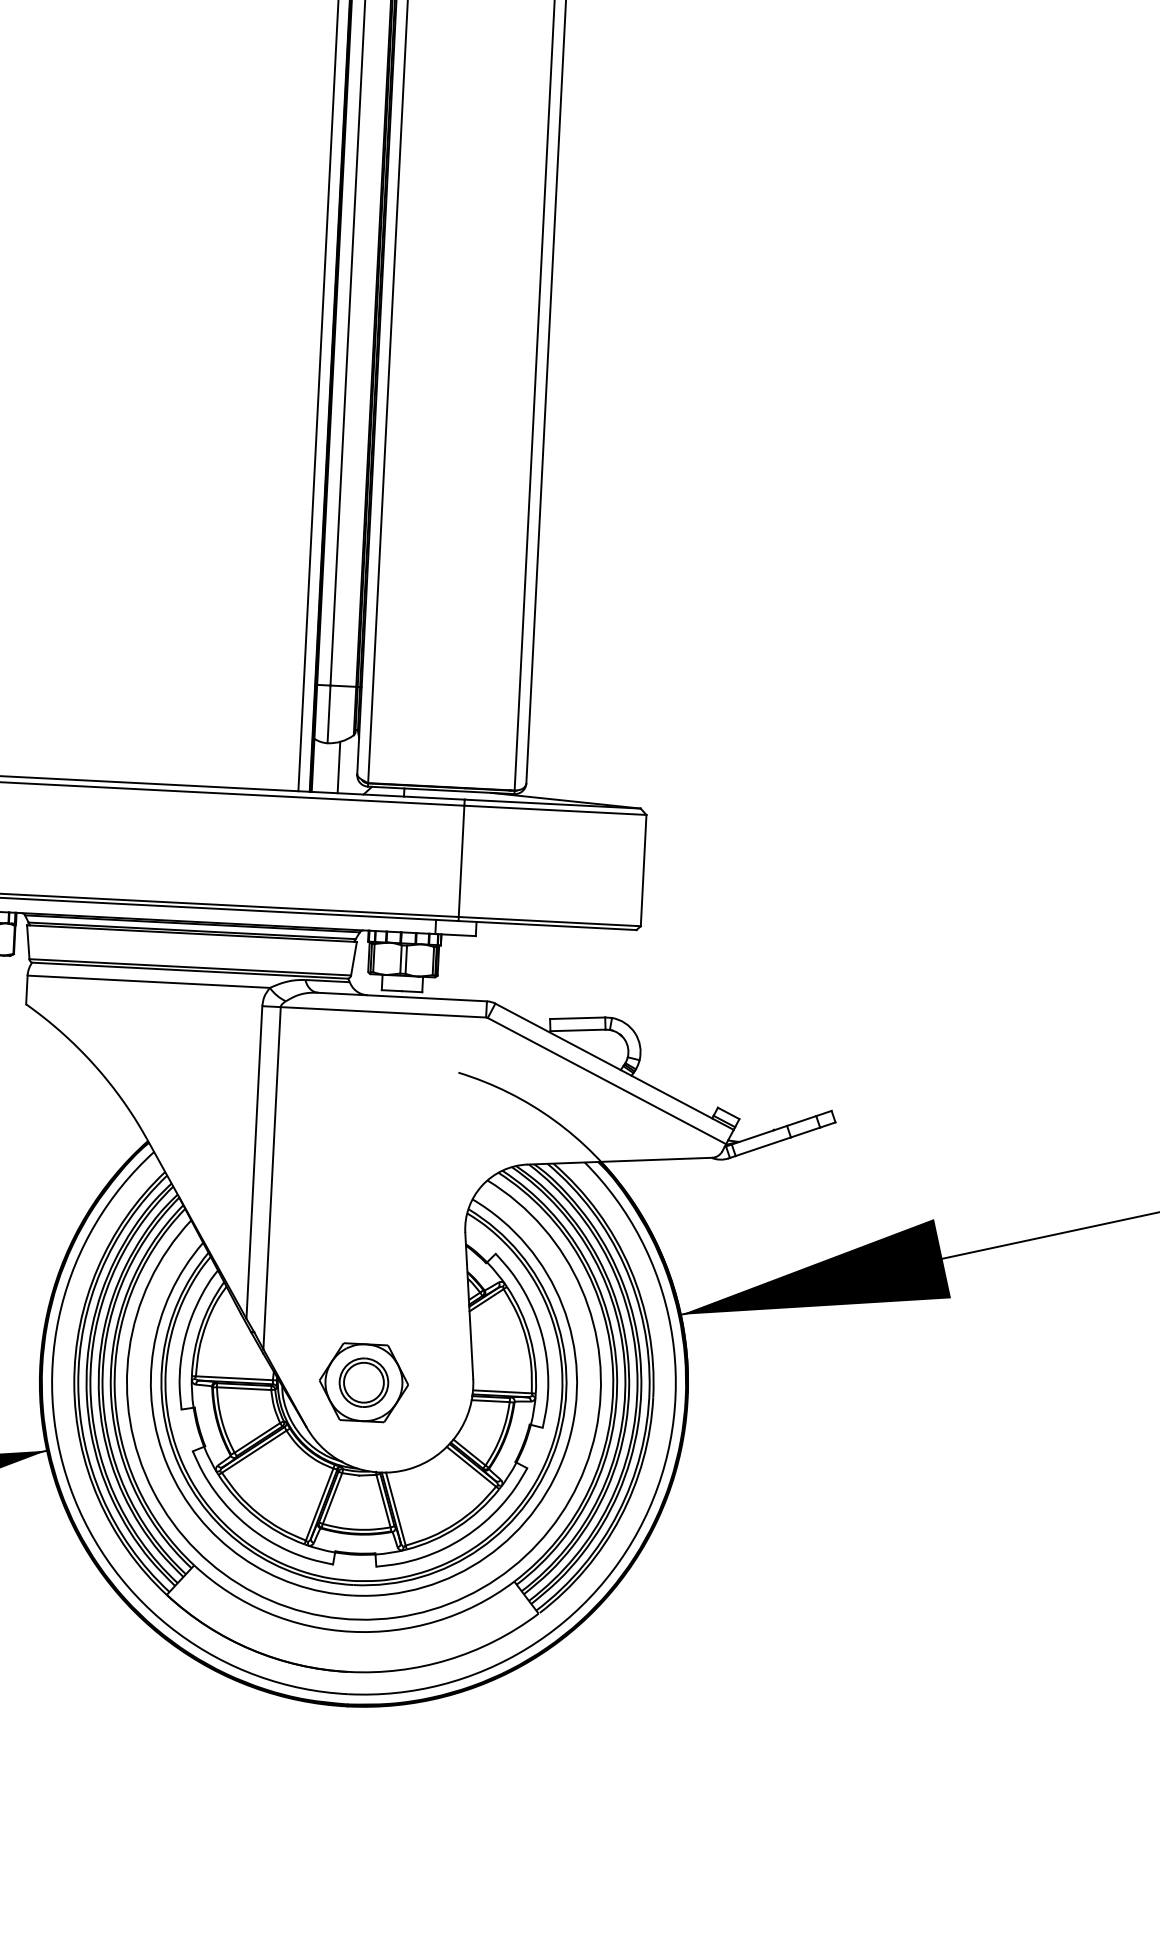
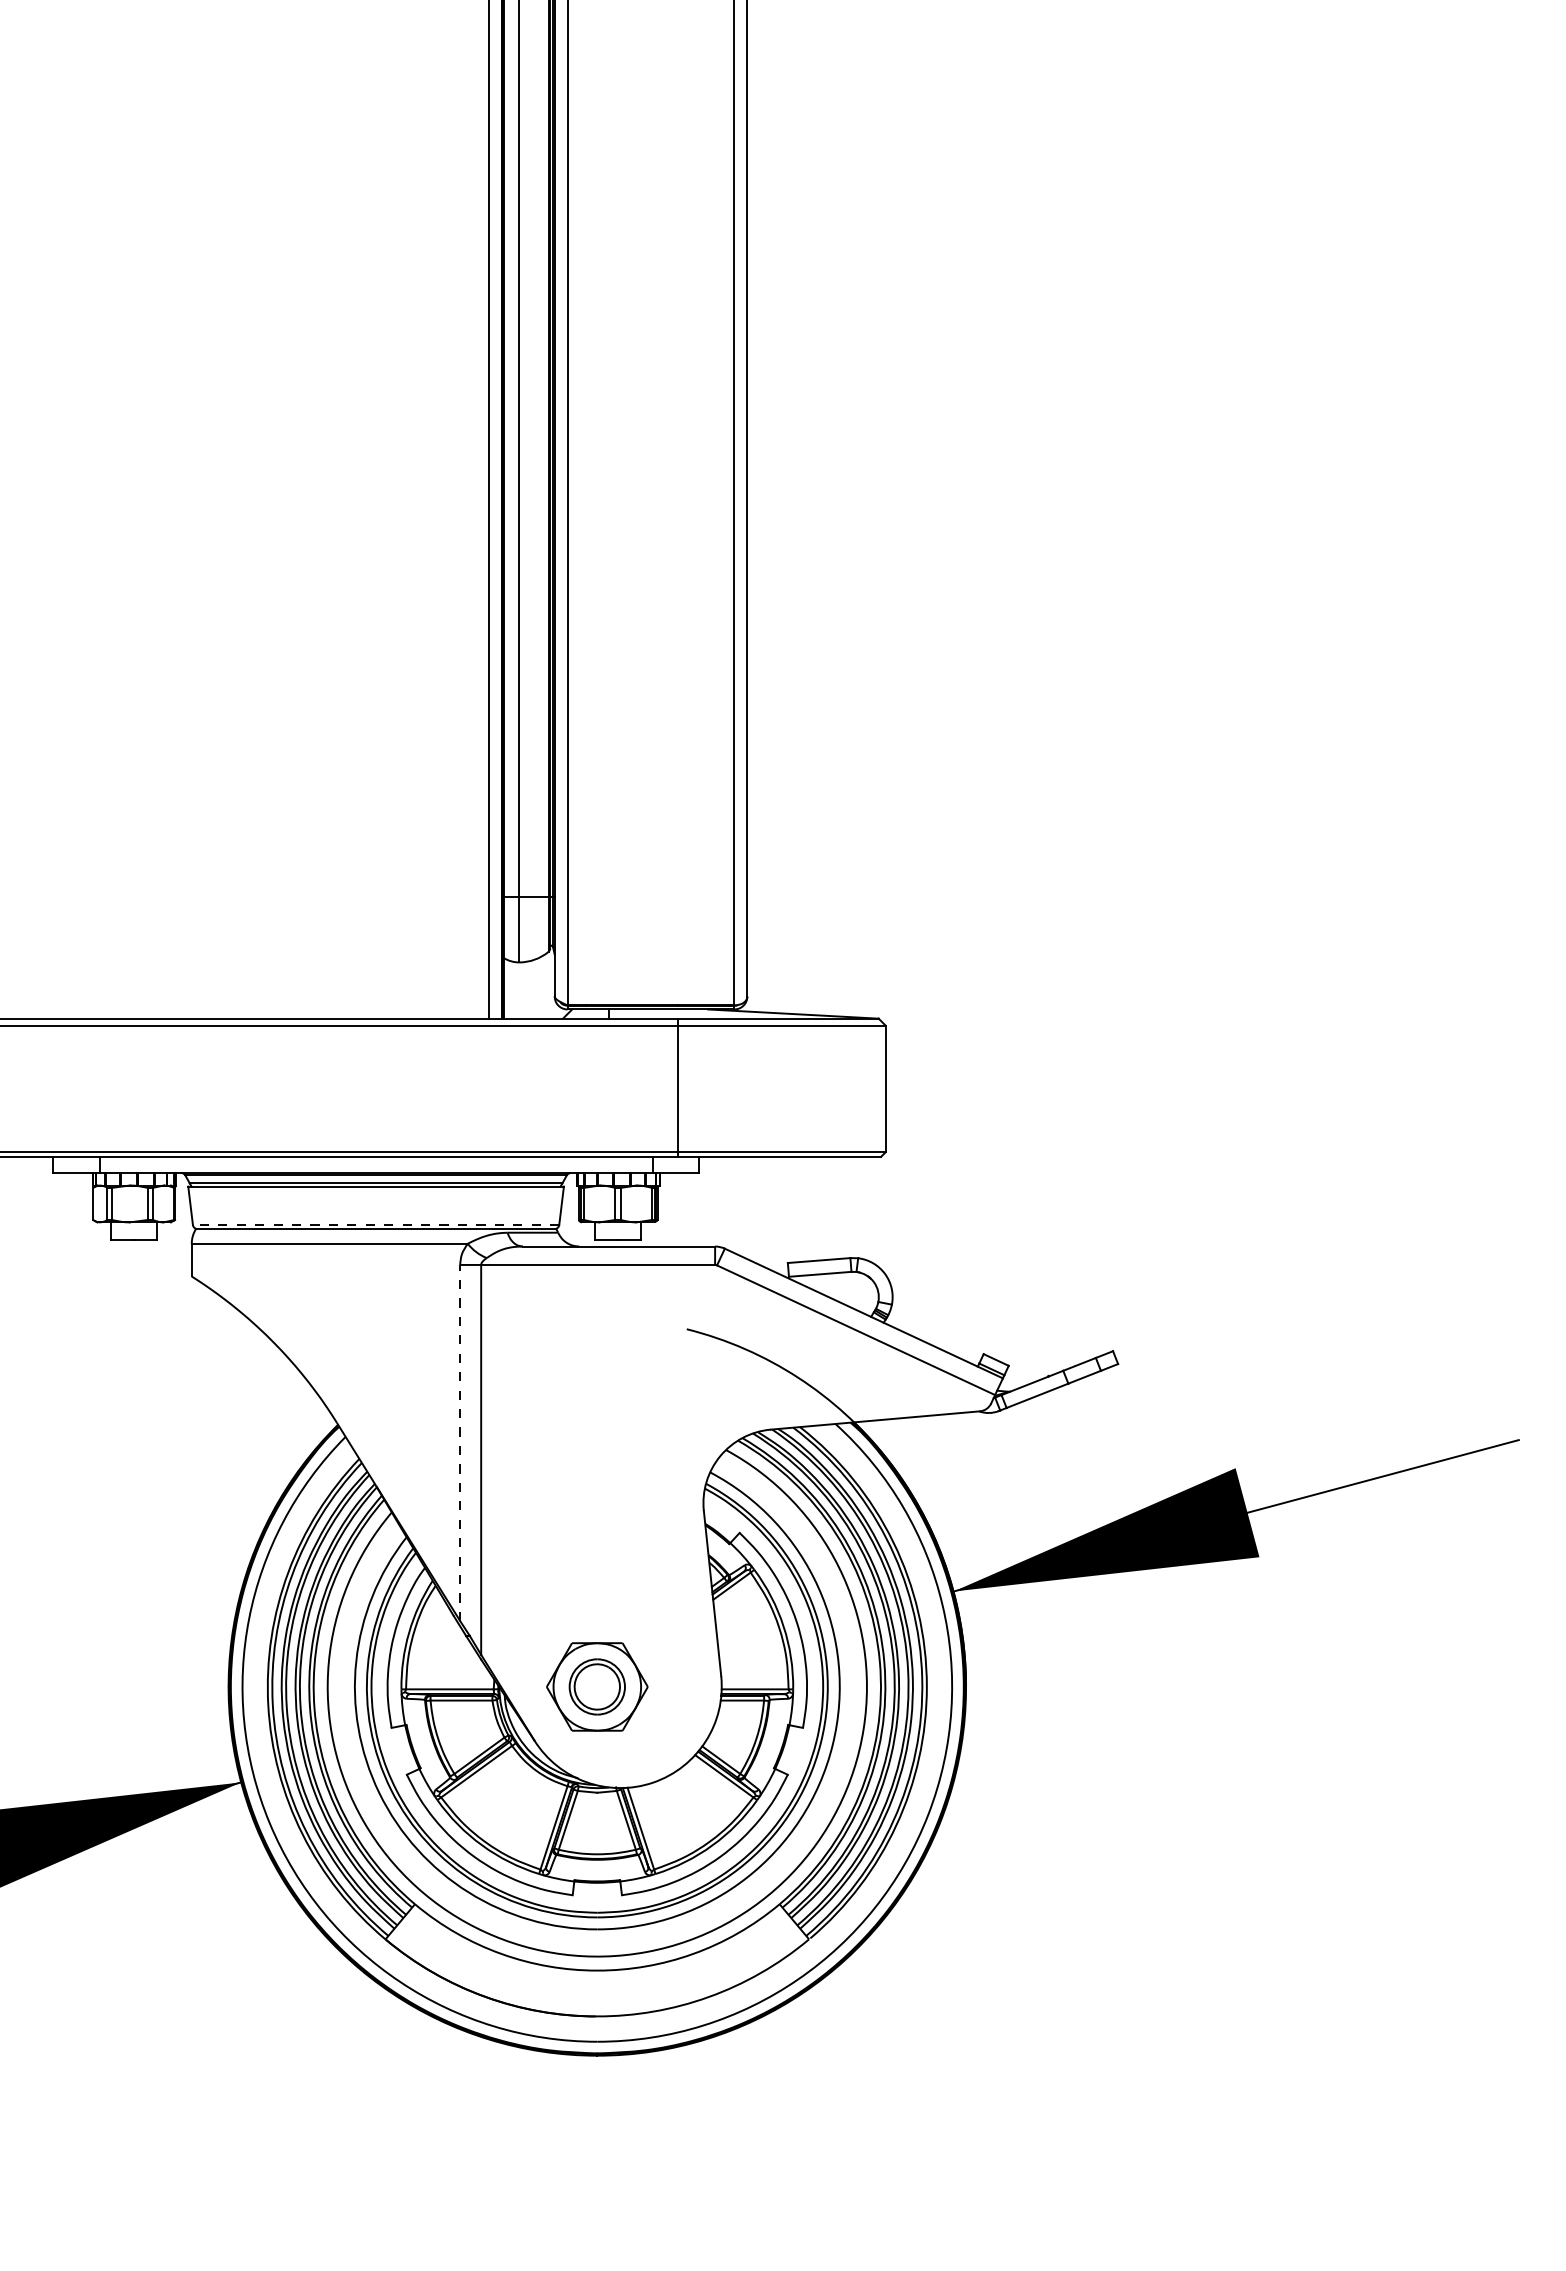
line: (338, 767) -> (533, 989), removed
line: (189, 966) -> (375, 1224), solid -> dashed
line: (254, 1162) -> (460, 1442), solid -> dashed

